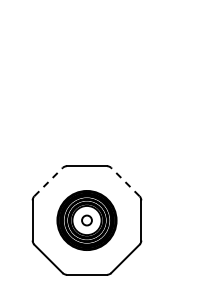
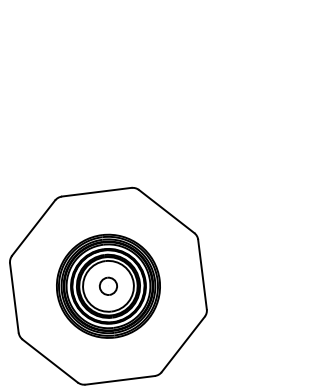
line: (48, 181) -> (33, 227), dashed -> solid
line: (125, 181) -> (166, 210), dashed -> solid

